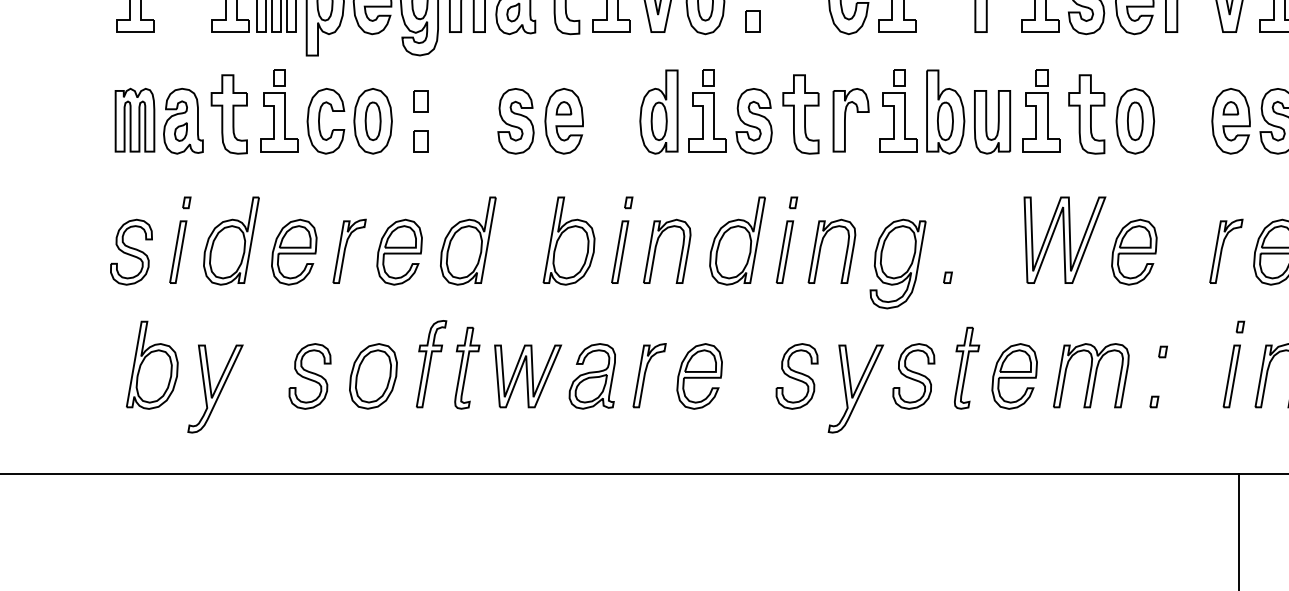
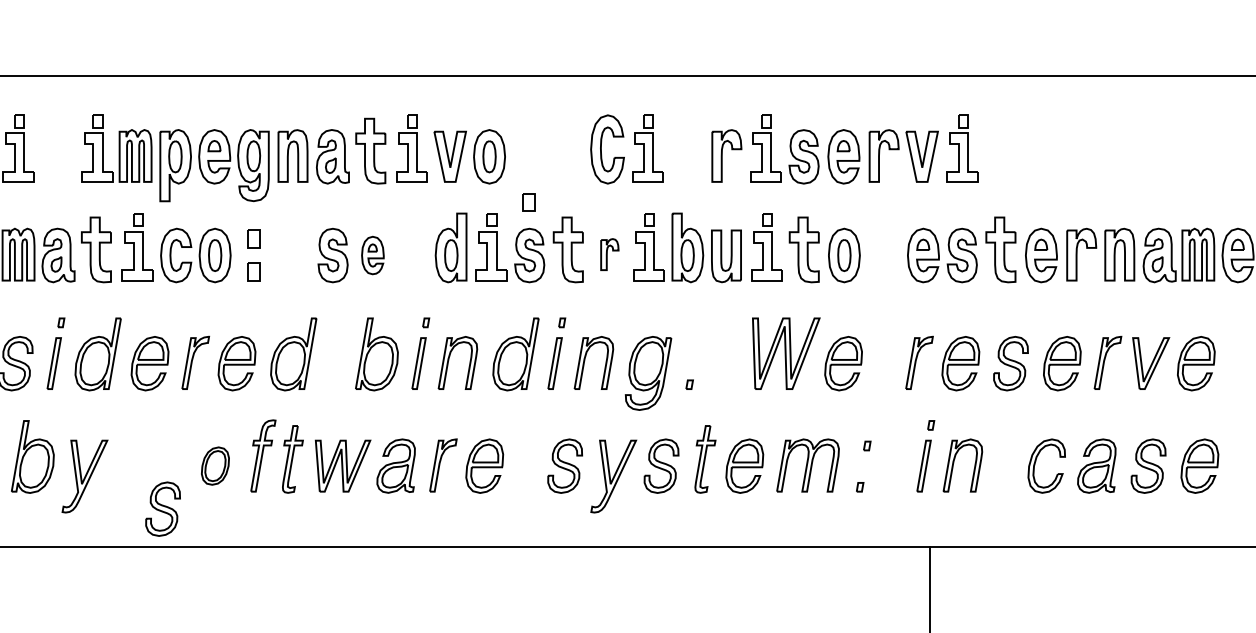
part: (752, 21) -> (528, 202), moved
part: (850, 120) -> (609, 254), size x0.6
part: (563, 121) -> (372, 255), size x0.7
part: (309, 375) -> (162, 508), moved
part: (373, 375) -> (215, 465), size x0.7

